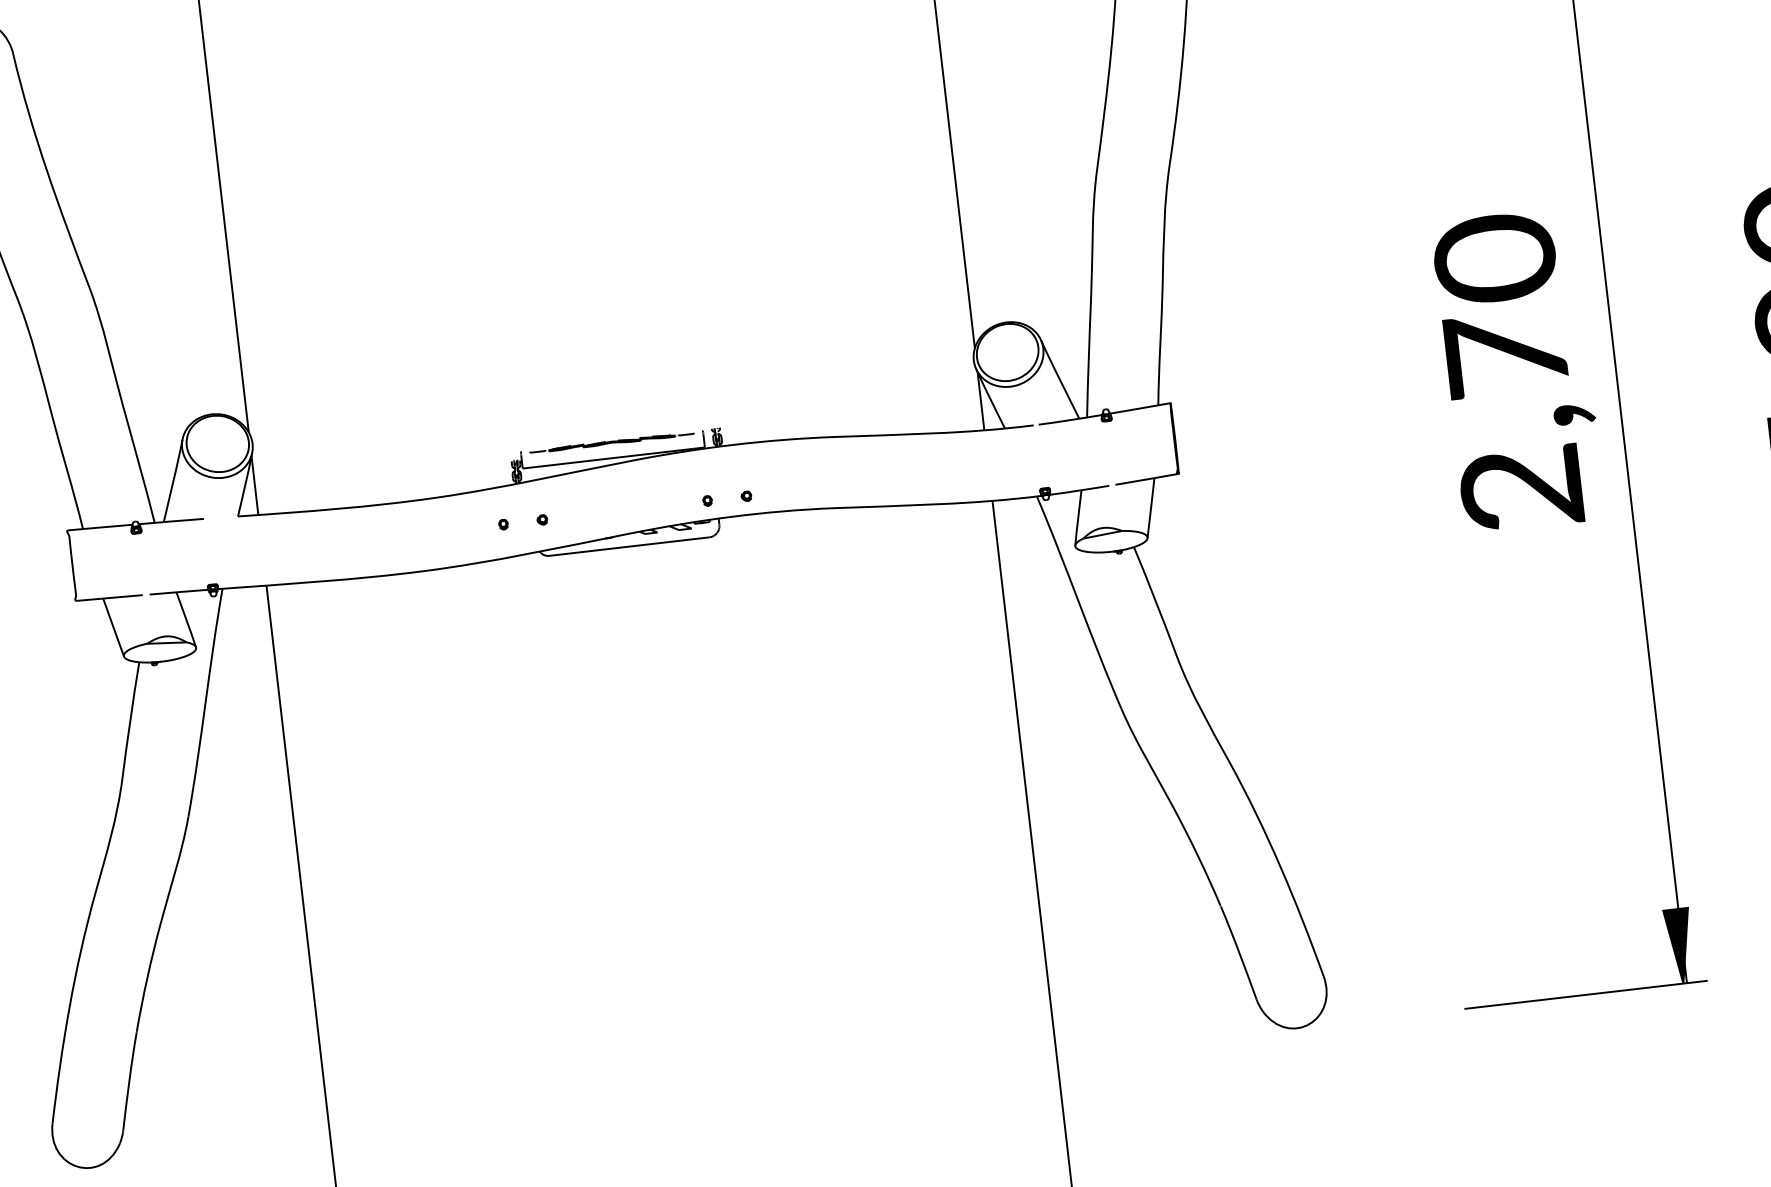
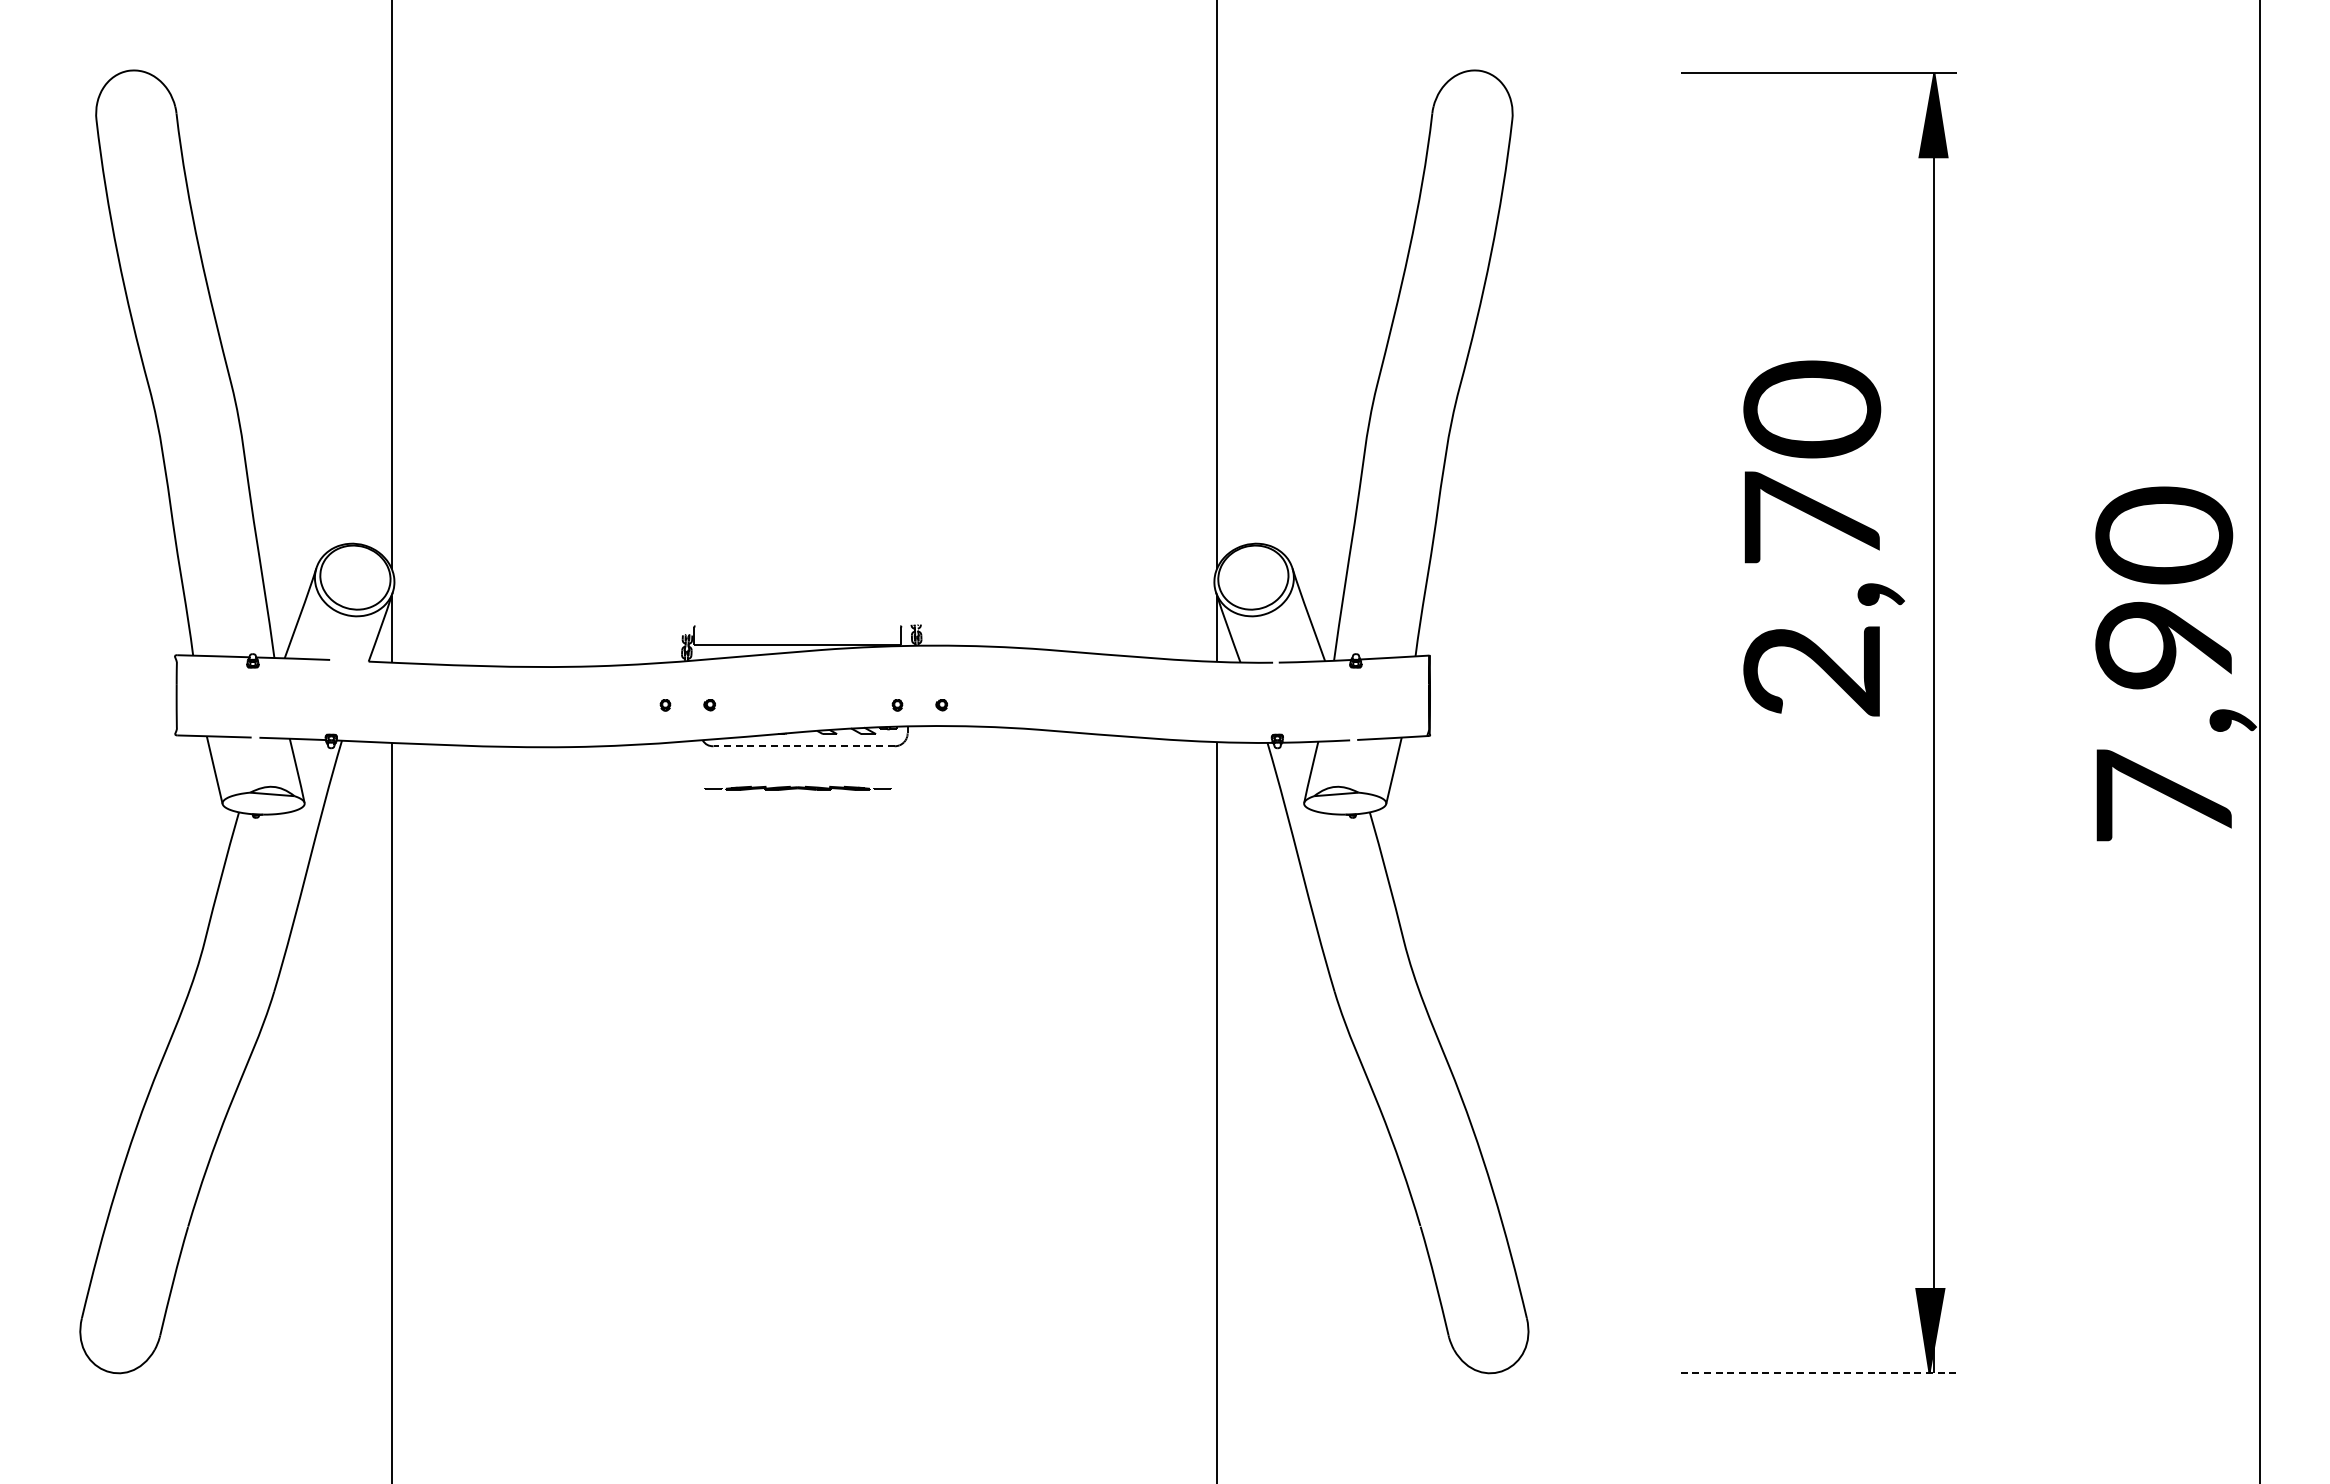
text: (1518, 370) -> (1823, 538), moved
part: (611, 441) -> (797, 787), moved
line: (630, 546) -> (804, 746), solid -> dashed
line: (1586, 994) -> (1819, 1373), solid -> dashed

